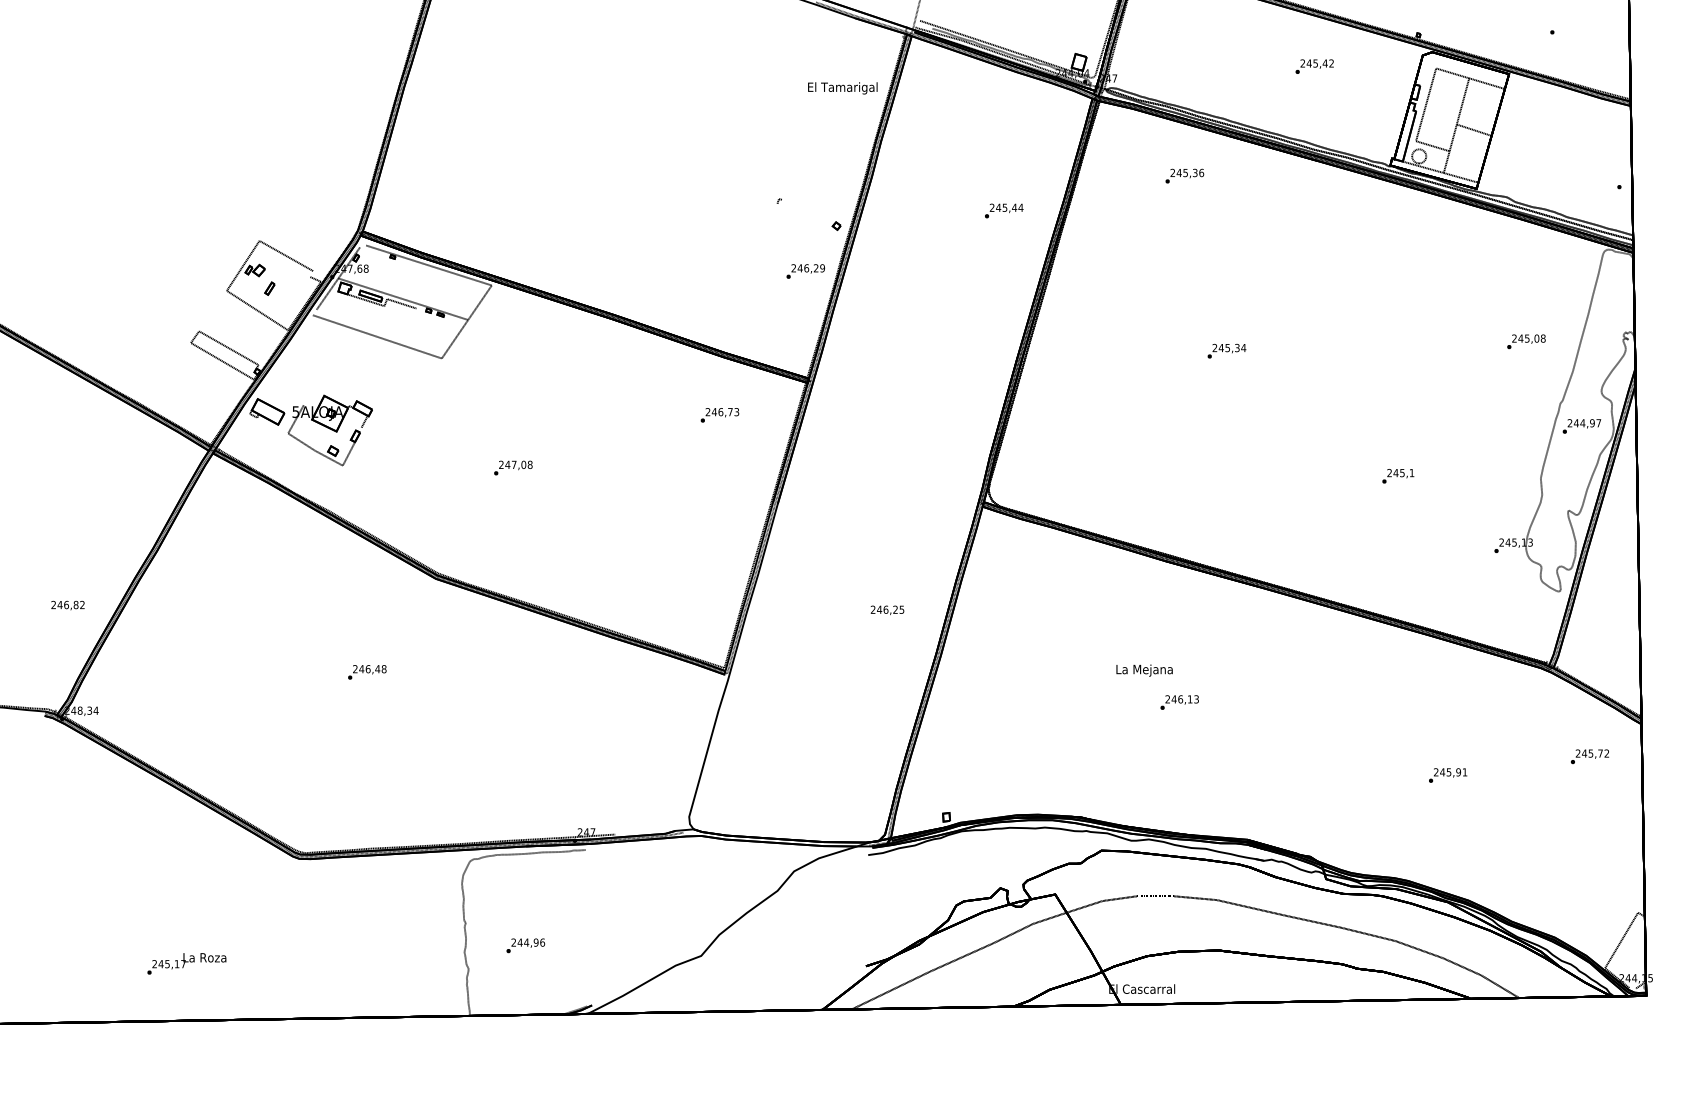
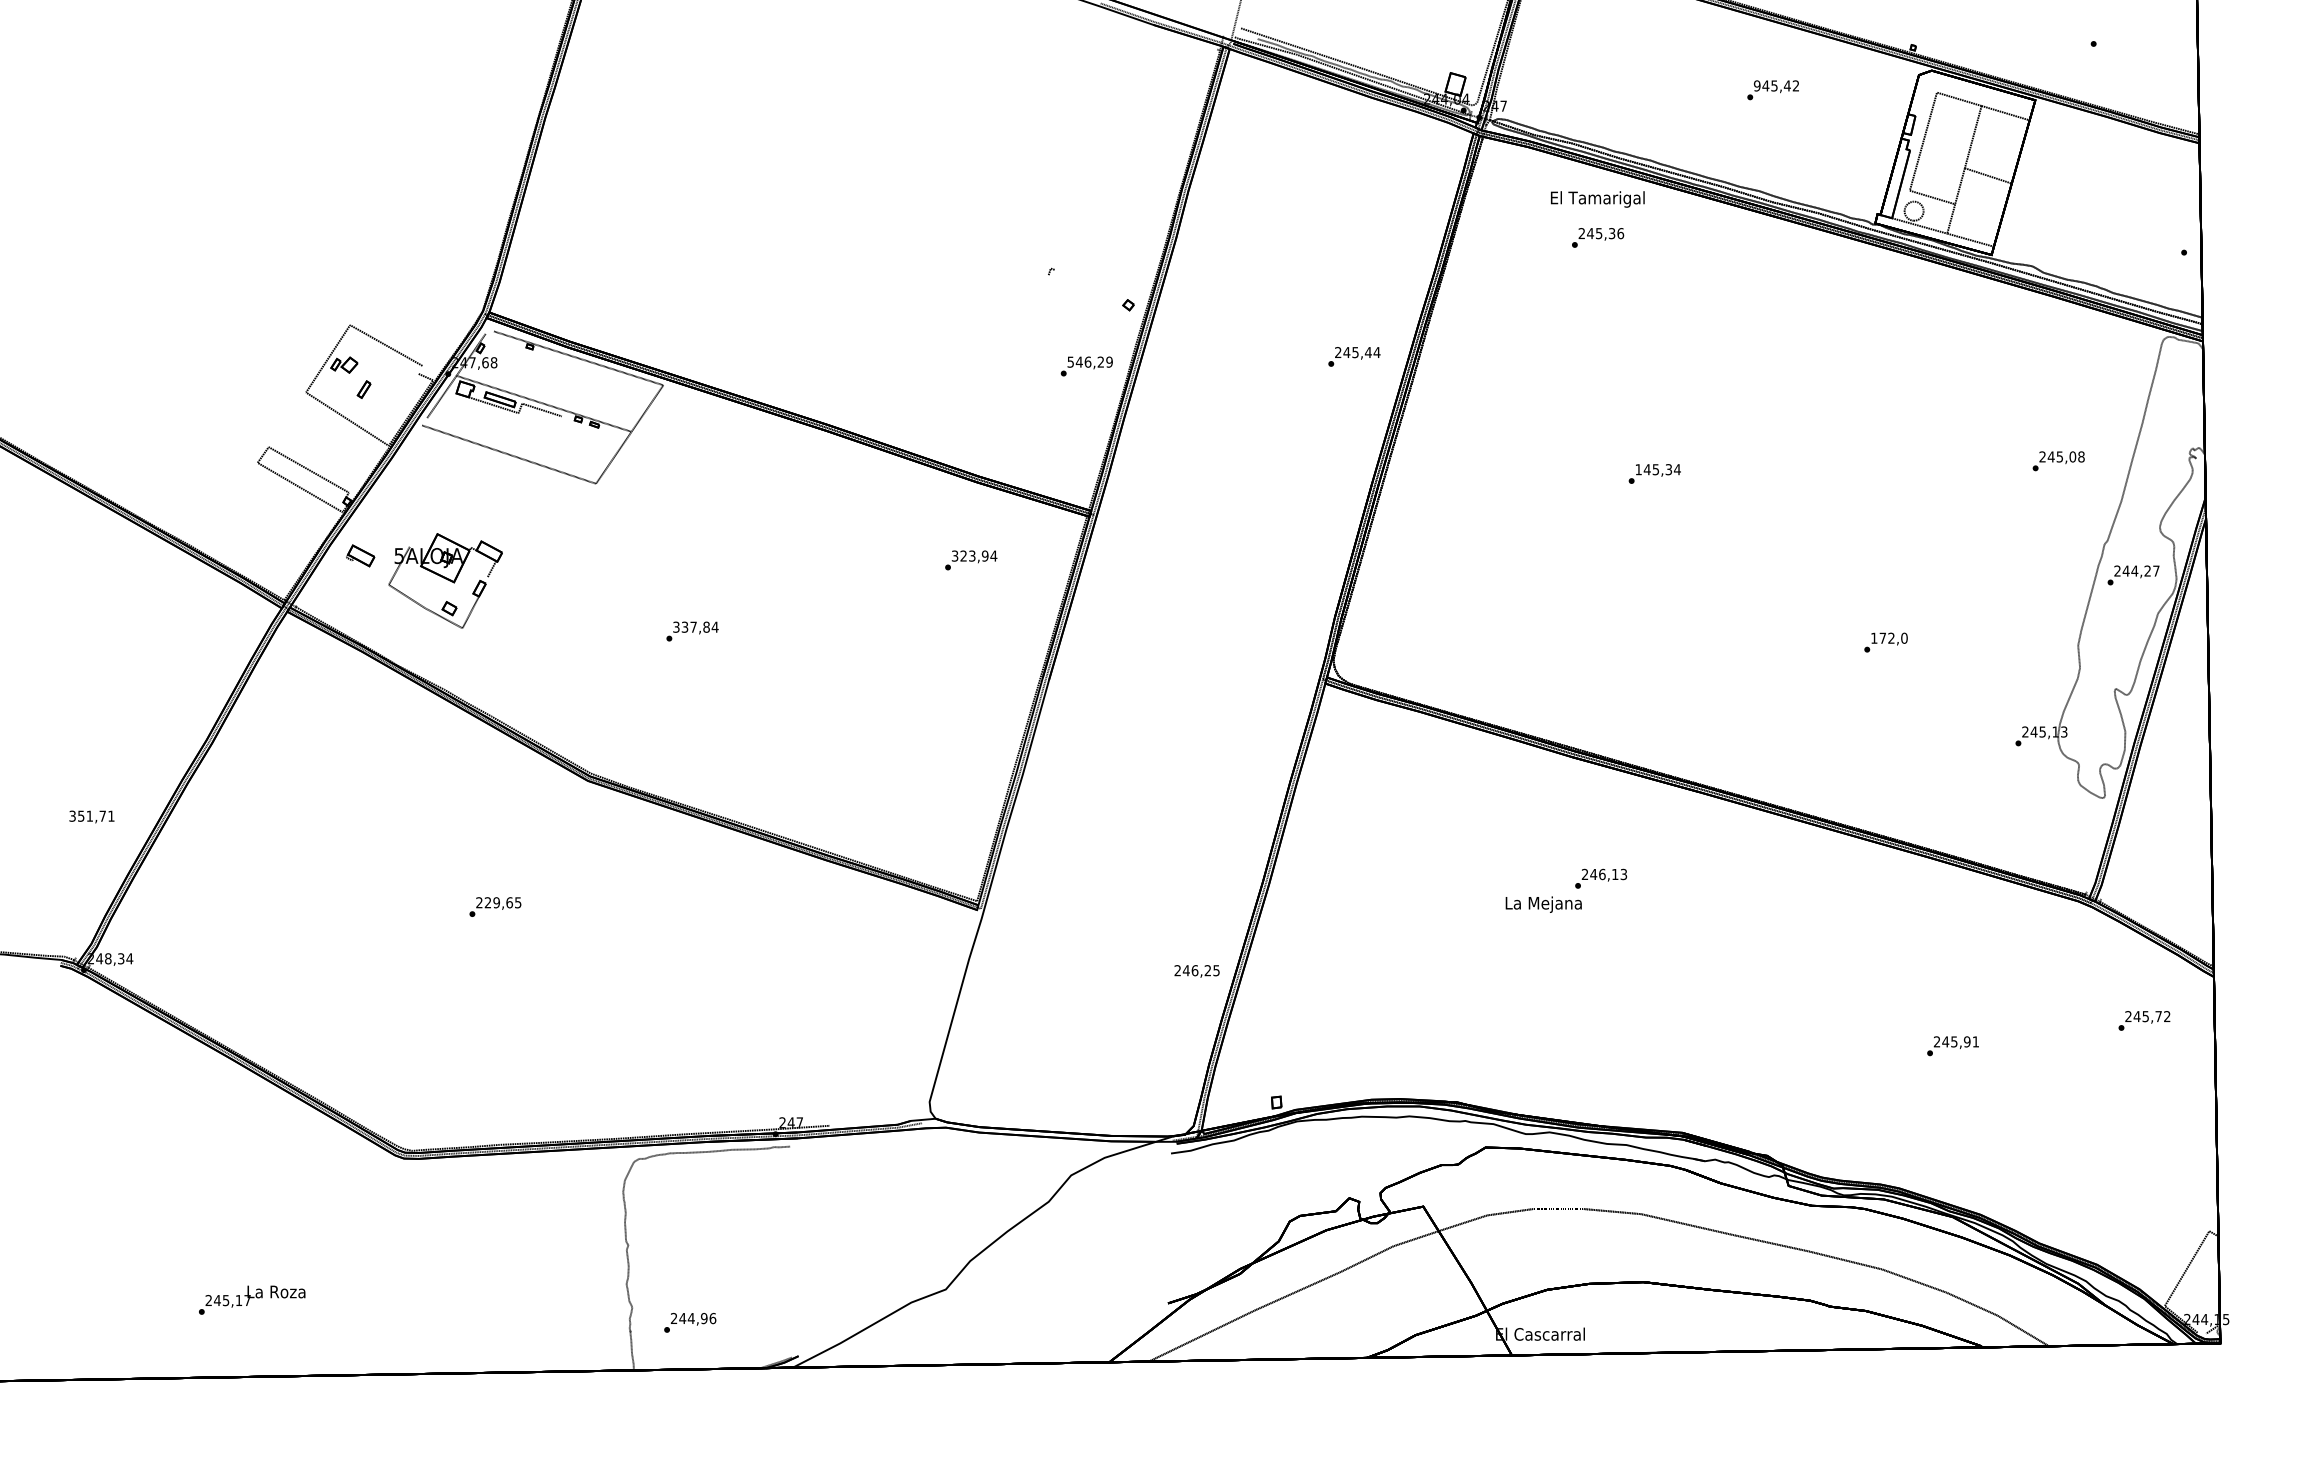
text: (1302, 63) -> (1756, 85), 245,42 -> 945,42
text: (842, 88) -> (1597, 199), moved
text: (1004, 210) -> (1354, 356), moved
text: (793, 267) -> (1070, 361), 246,29 -> 546,29
text: (1214, 347) -> (1638, 469), 245,34 -> 145,34
part: (267, 411) -> (360, 555), size x0.6
text: (722, 411) -> (974, 555), 246,73 -> 323,94
text: (1592, 422) -> (2147, 570), 244,97 -> 244,27
text: (515, 464) -> (695, 626), 247,08 -> 337,84
text: (1400, 472) -> (1889, 637), 245,1 -> 172,0
text: (67, 604) -> (91, 815), 246,82 -> 351,71
text: (887, 610) -> (1196, 971), moved
text: (372, 668) -> (502, 902), 246,48 -> 229,65
text: (1179, 702) -> (1600, 878), moved
text: (525, 945) -> (690, 1322), moved

